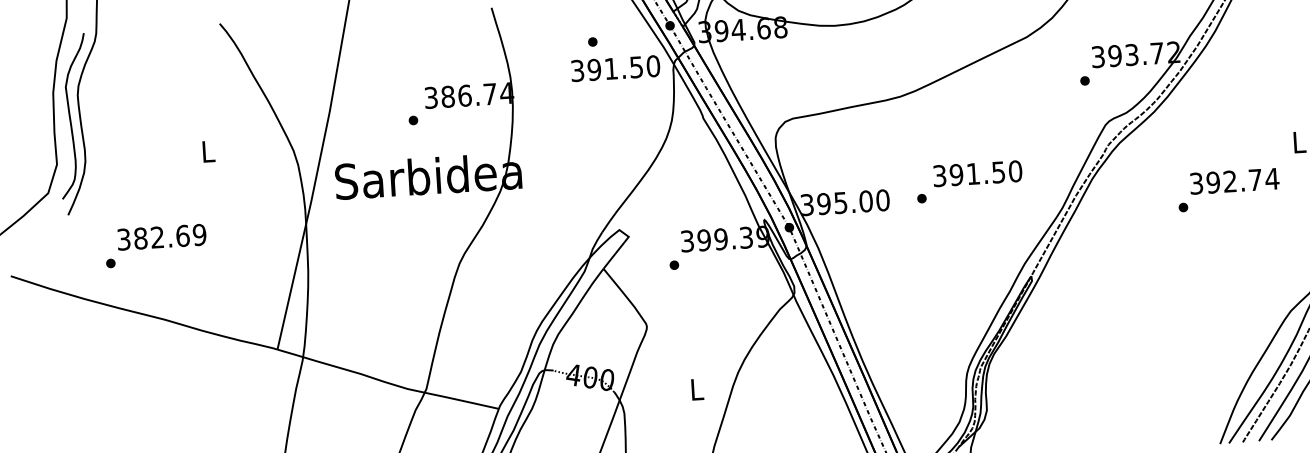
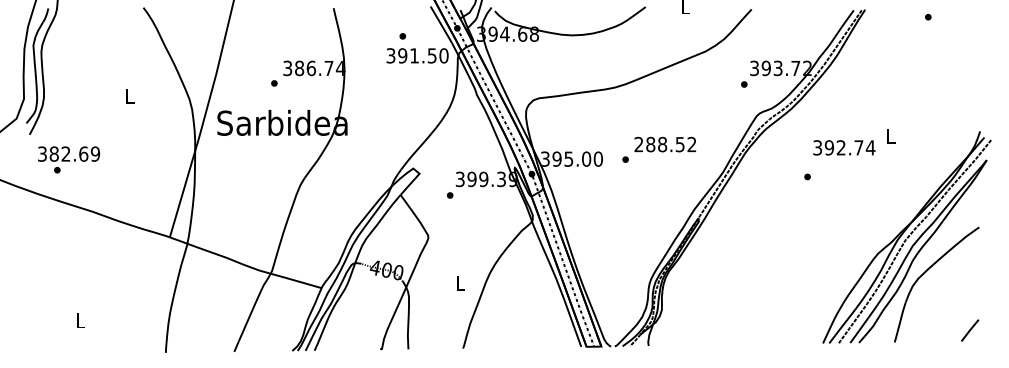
text: (977, 173) -> (665, 144), 391.50 -> 288.52
text: (1234, 180) -> (844, 147), moved
text: (162, 236) -> (69, 153), moved

